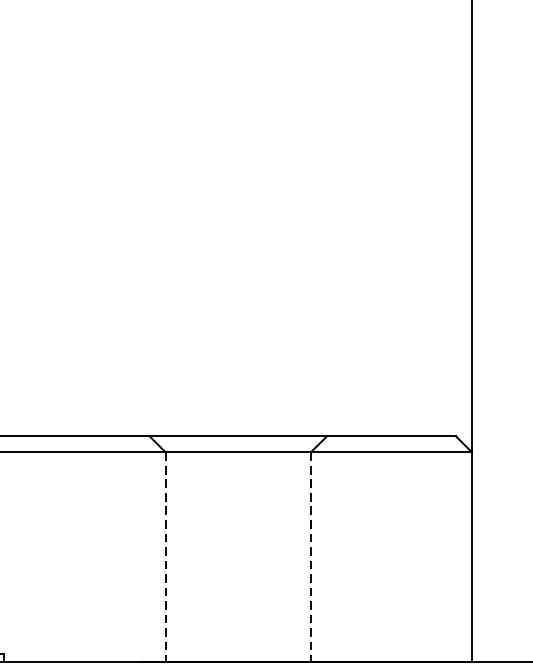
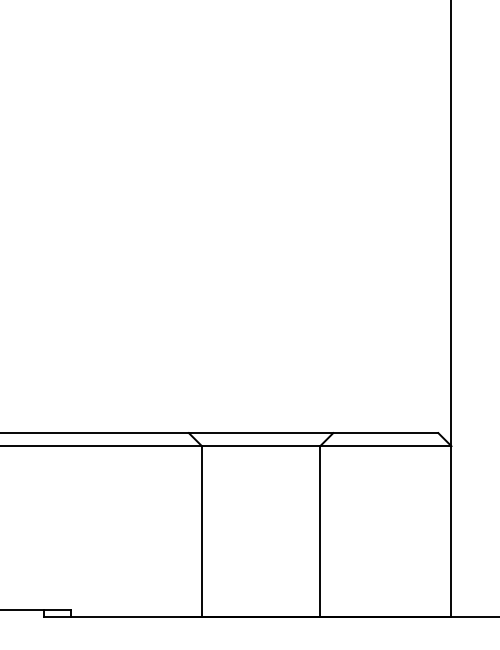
line: (166, 558) -> (202, 532), dashed -> solid
line: (311, 558) -> (320, 532), dashed -> solid

